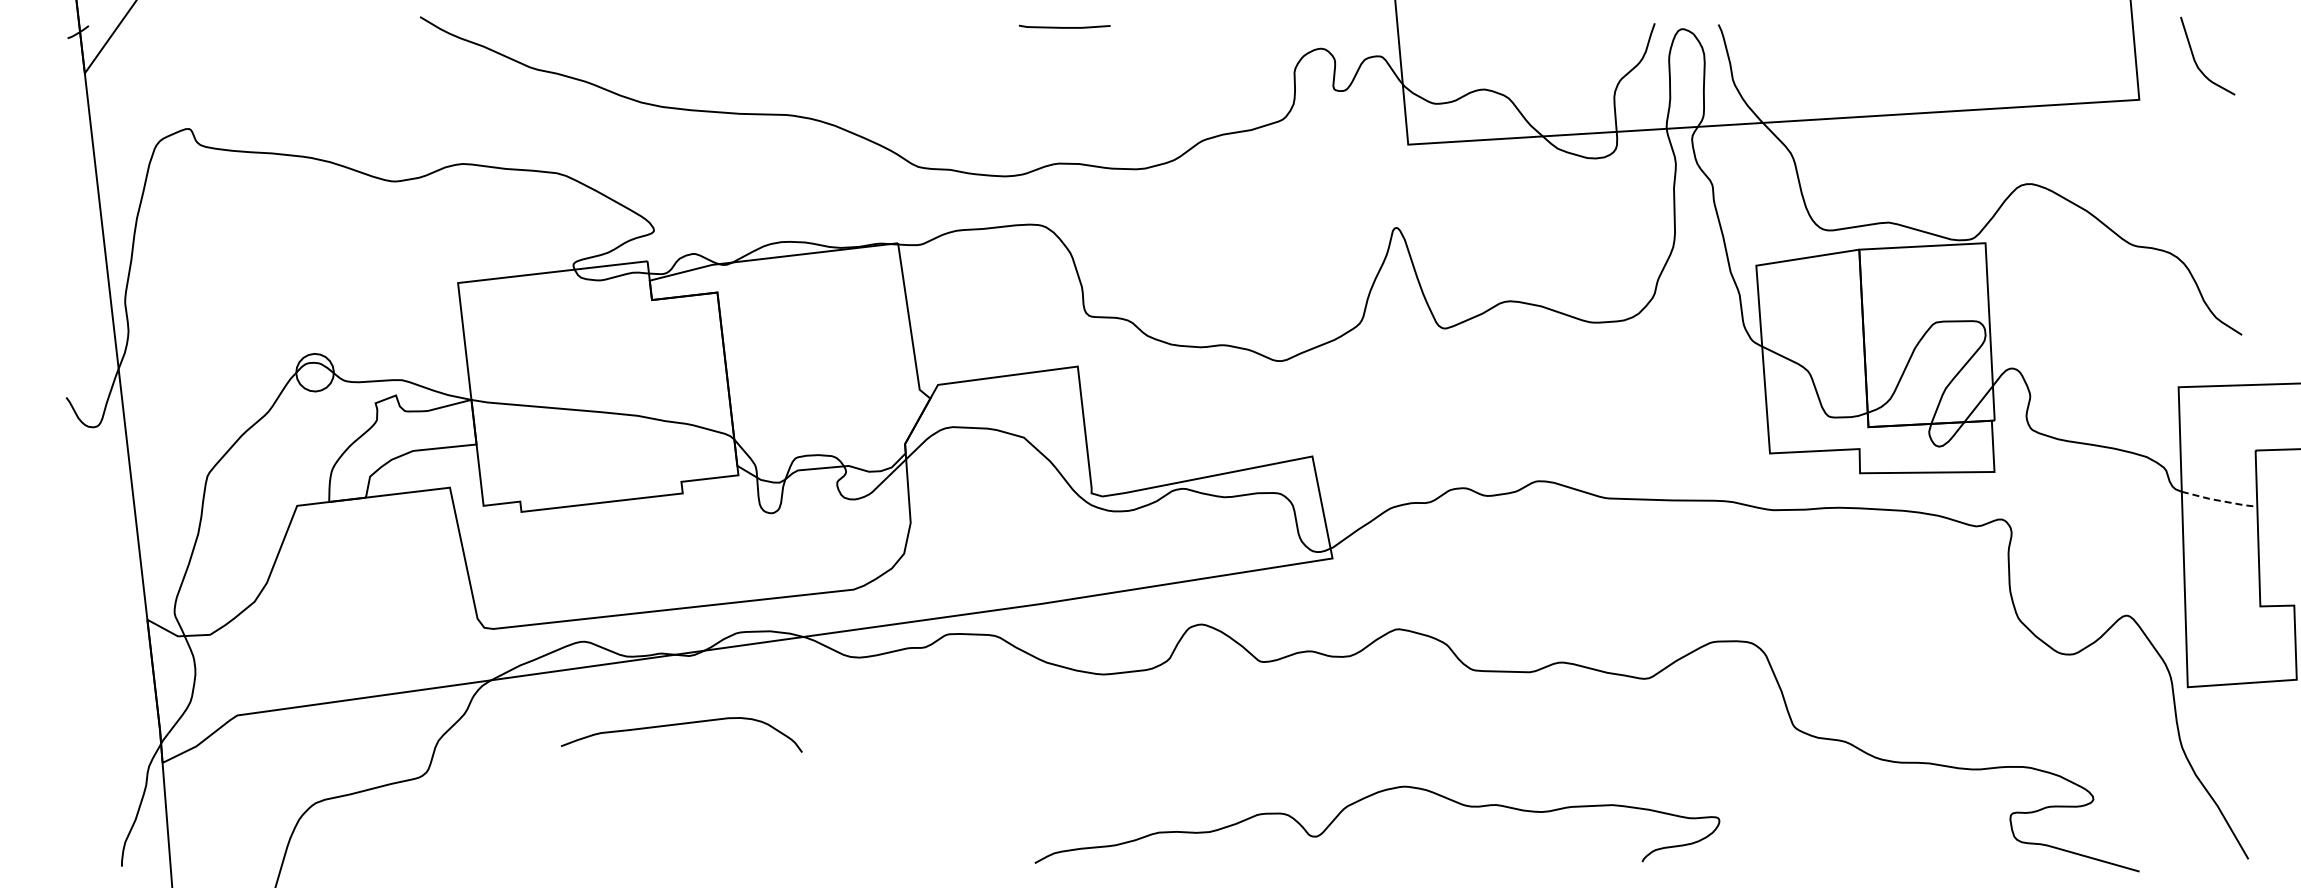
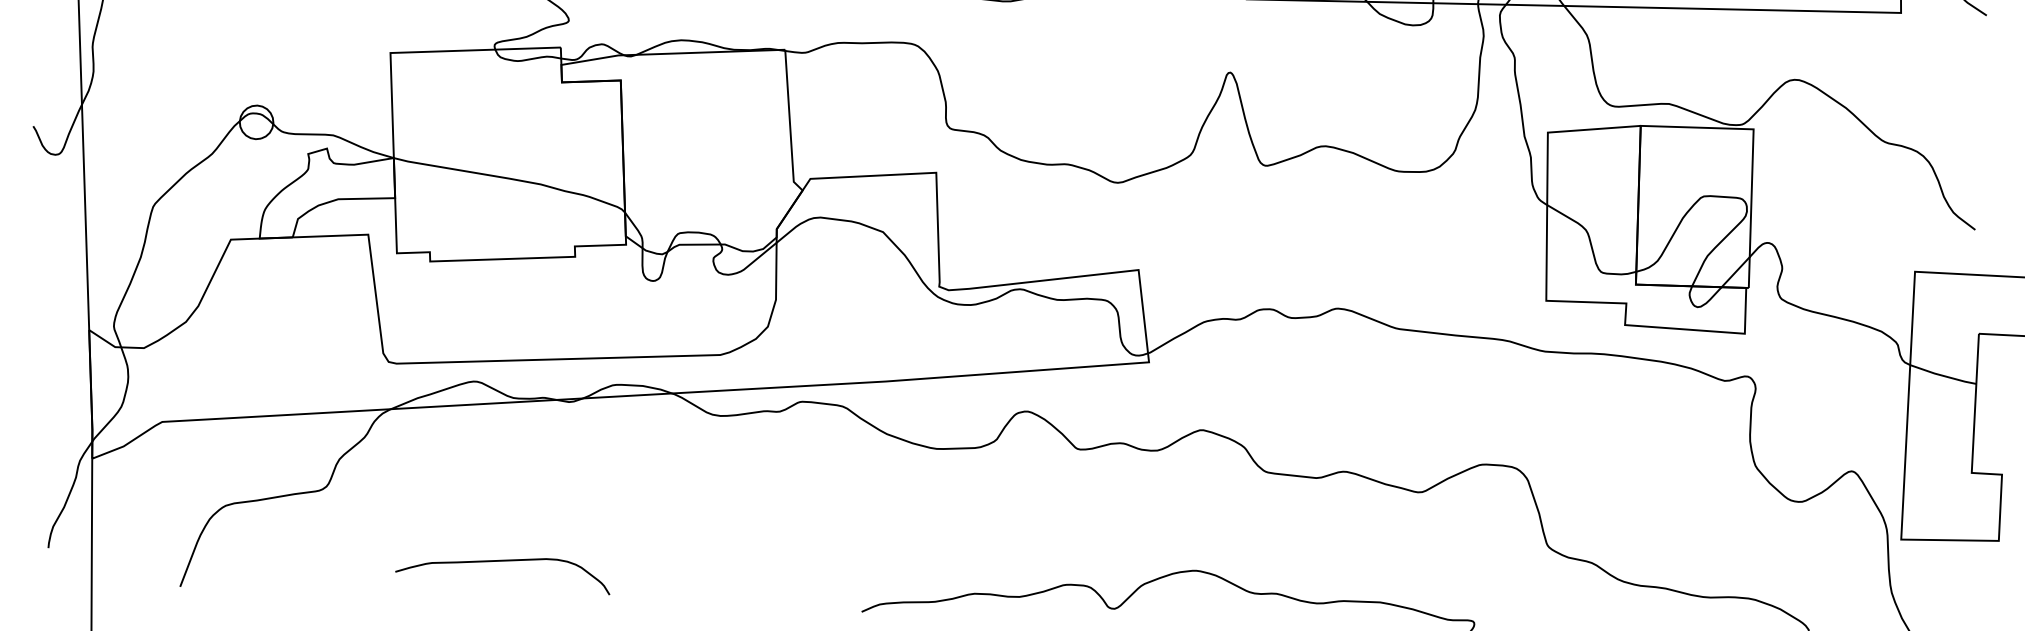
line: (2220, 500) -> (1944, 375), dashed -> solid
curve: (678, 725) -> (501, 561), moved

